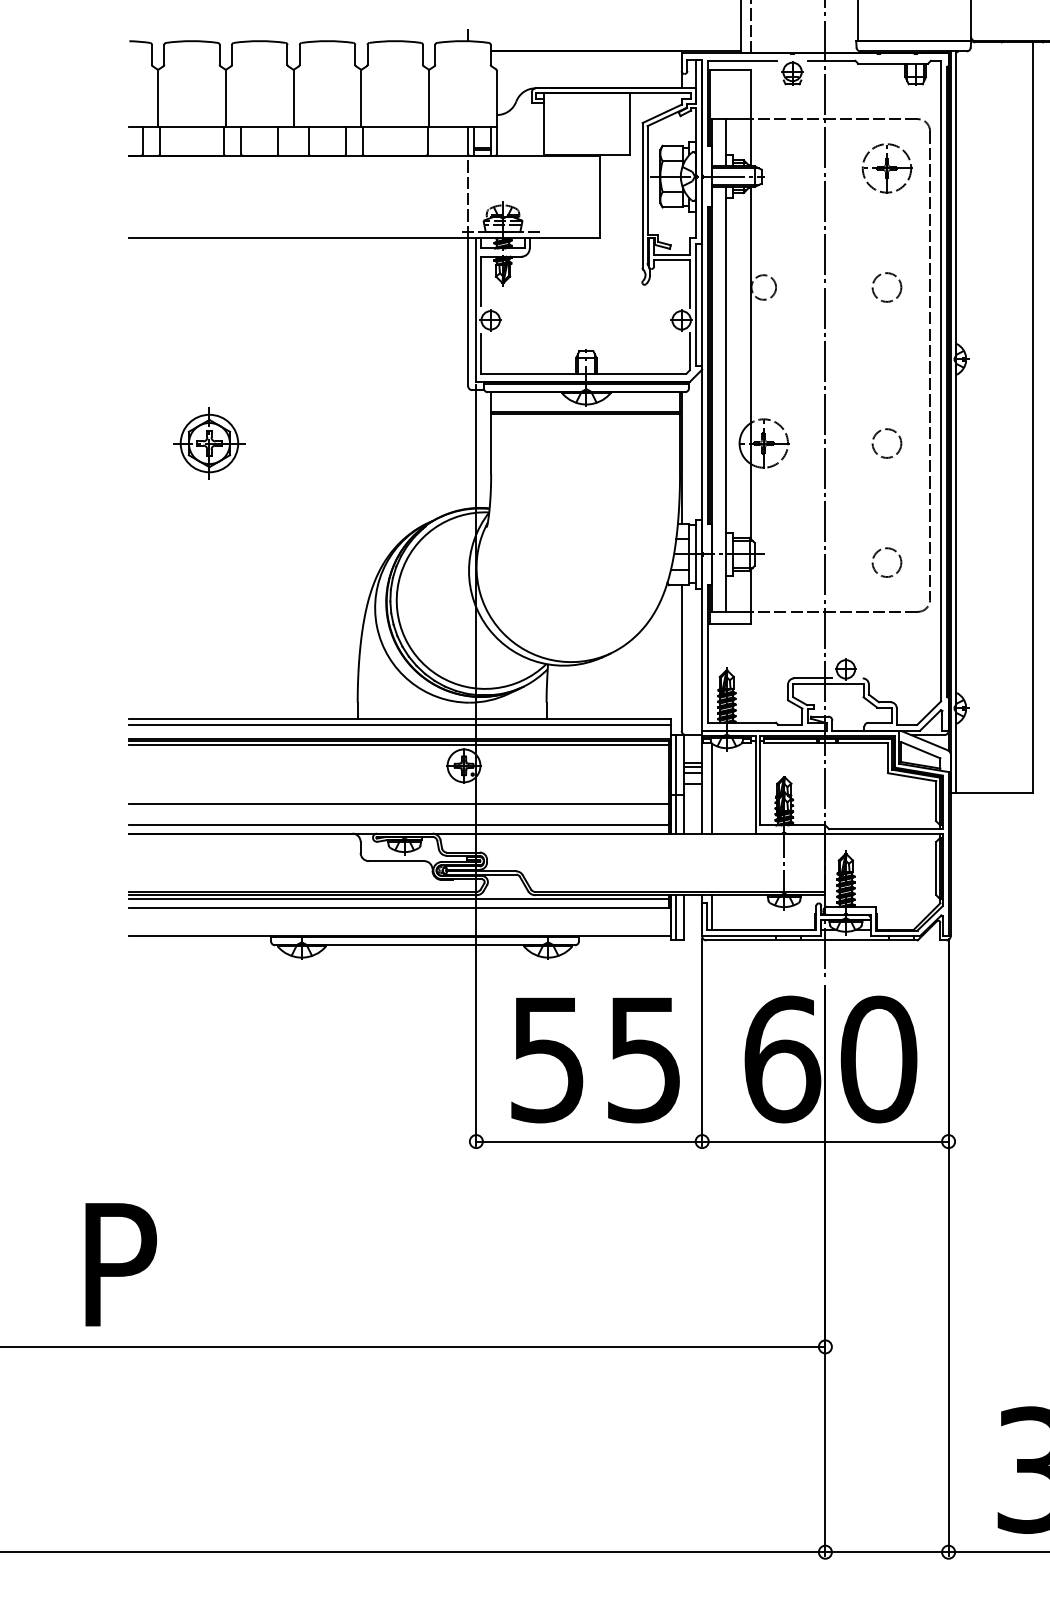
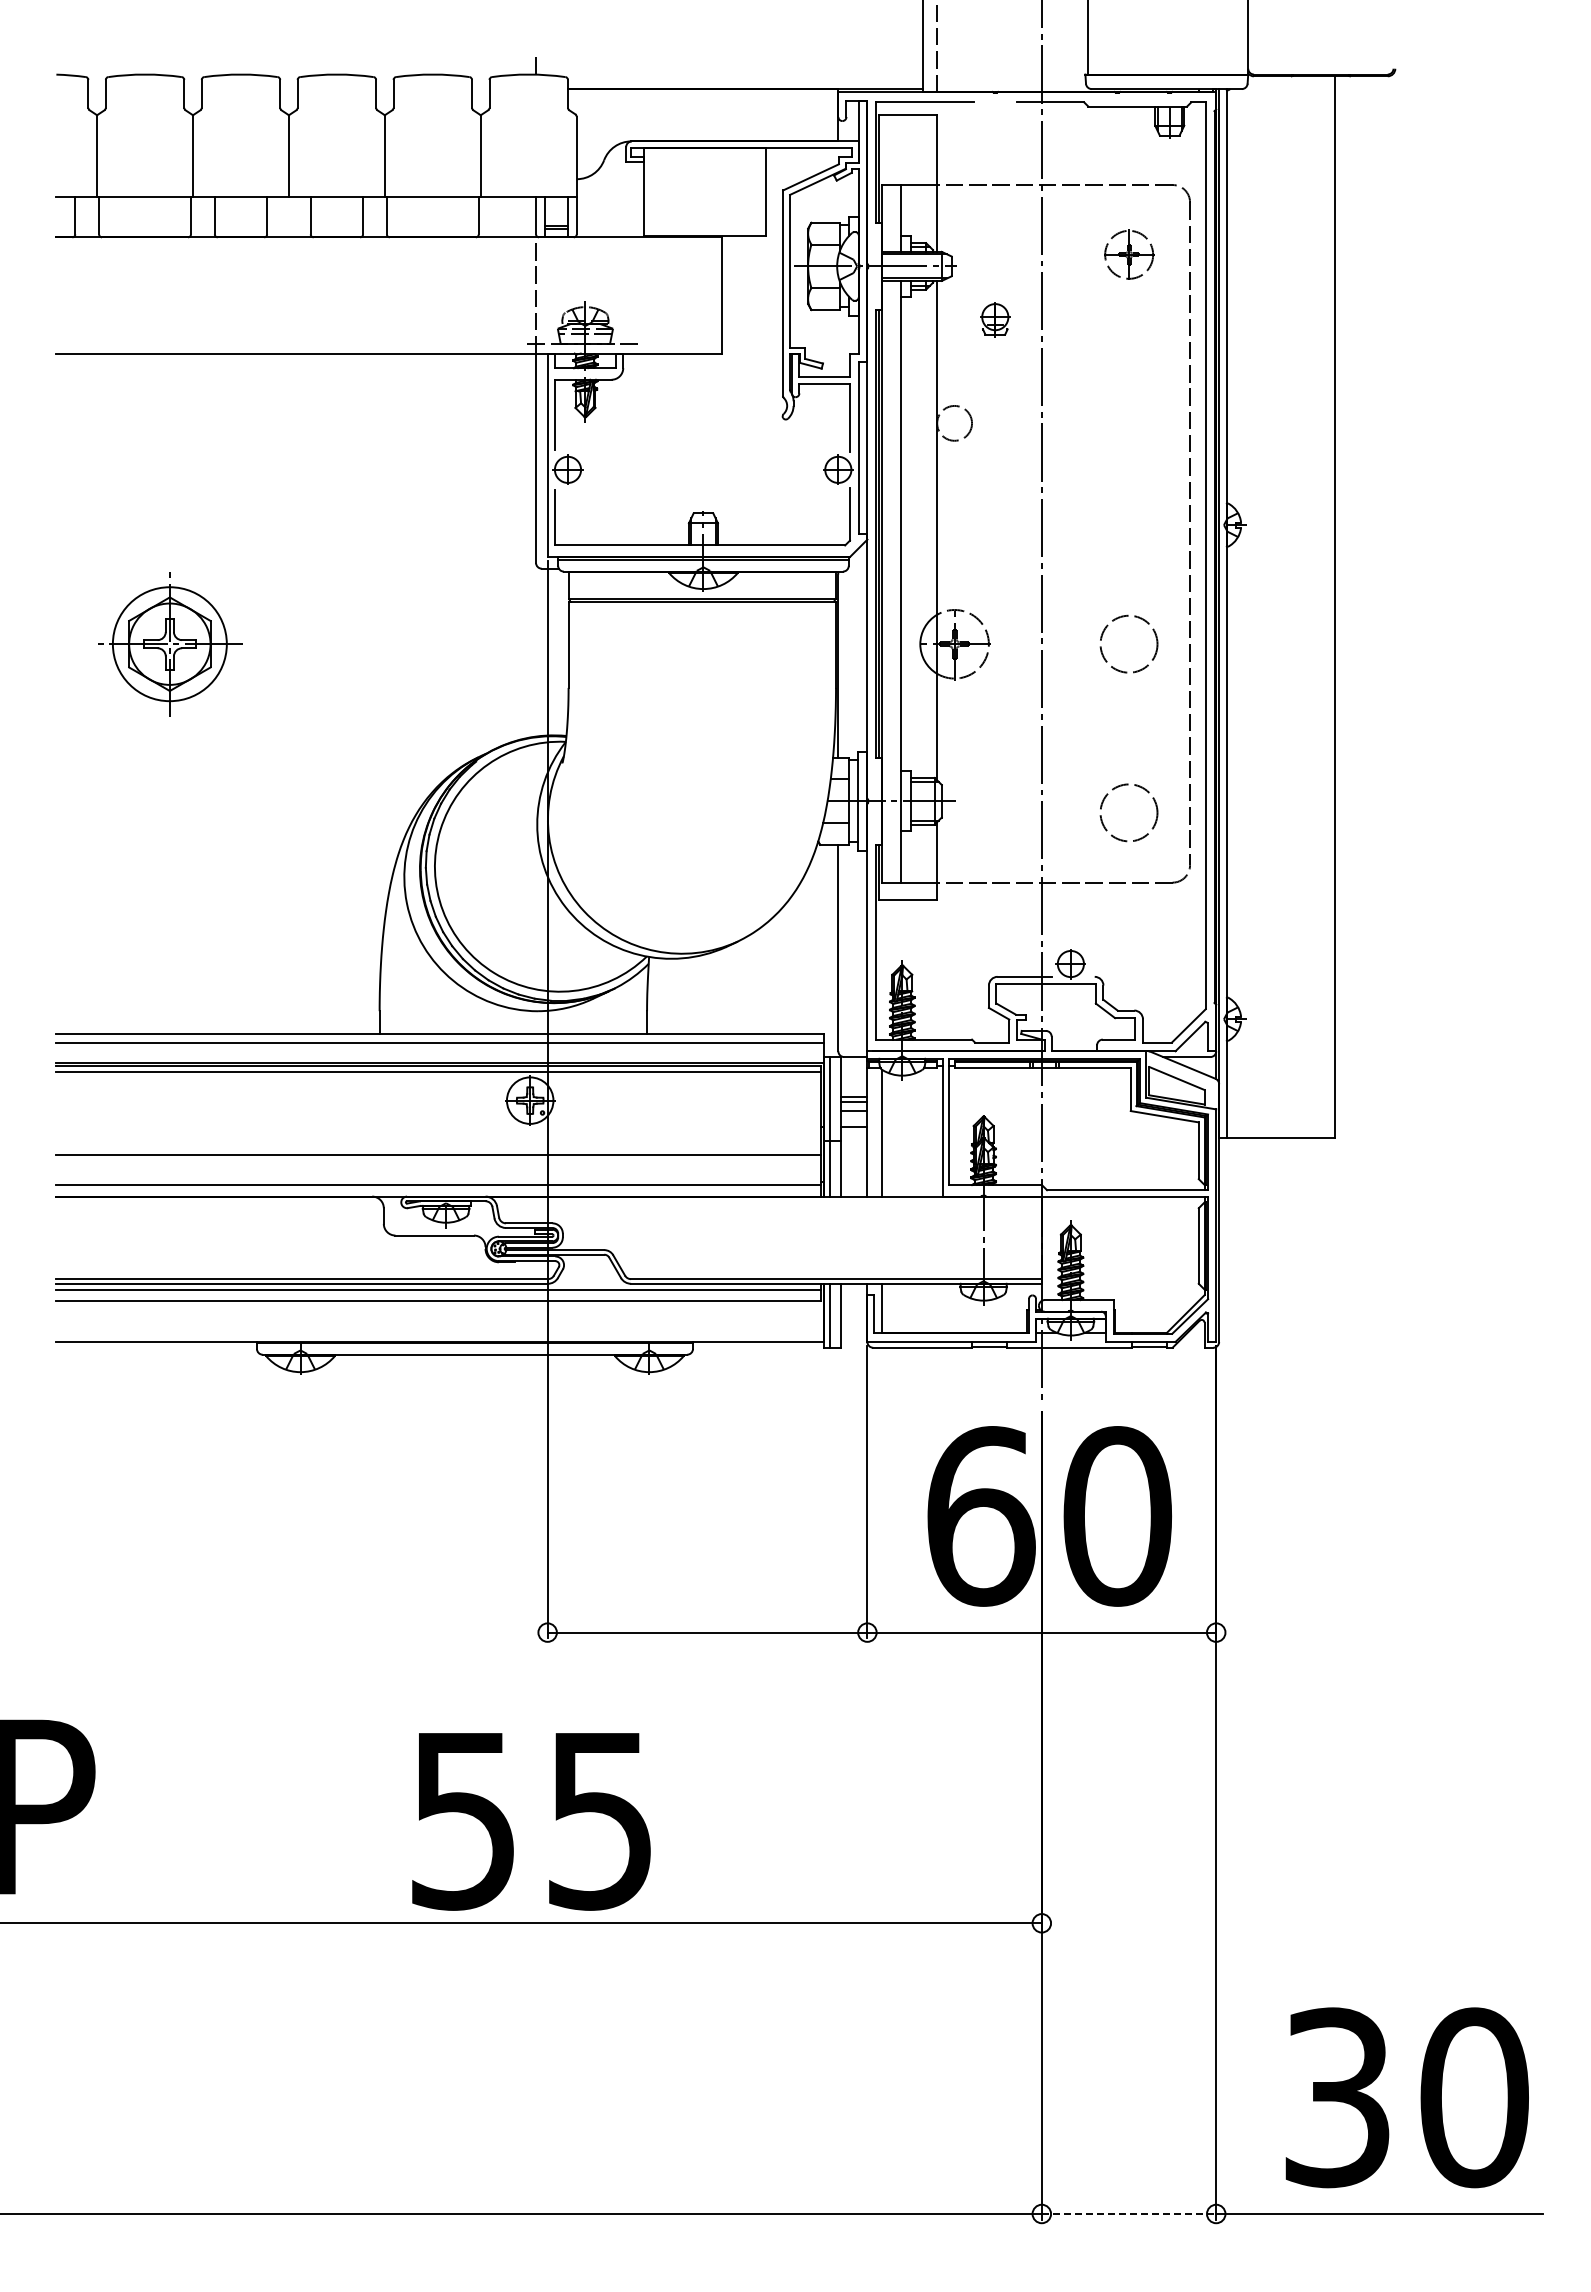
part: (792, 73) -> (995, 319), moved
part: (887, 168) -> (1129, 254), size x0.7
circle: (886, 287) -> (1128, 423), removed
part: (209, 443) -> (169, 644), size x1.4
circle: (886, 443) -> (1128, 644), size x1.4
circle: (886, 562) -> (1128, 812), size x1.4
text: (595, 1060) -> (531, 1821), moved
line: (887, 1551) -> (1129, 2213), solid -> dashed

